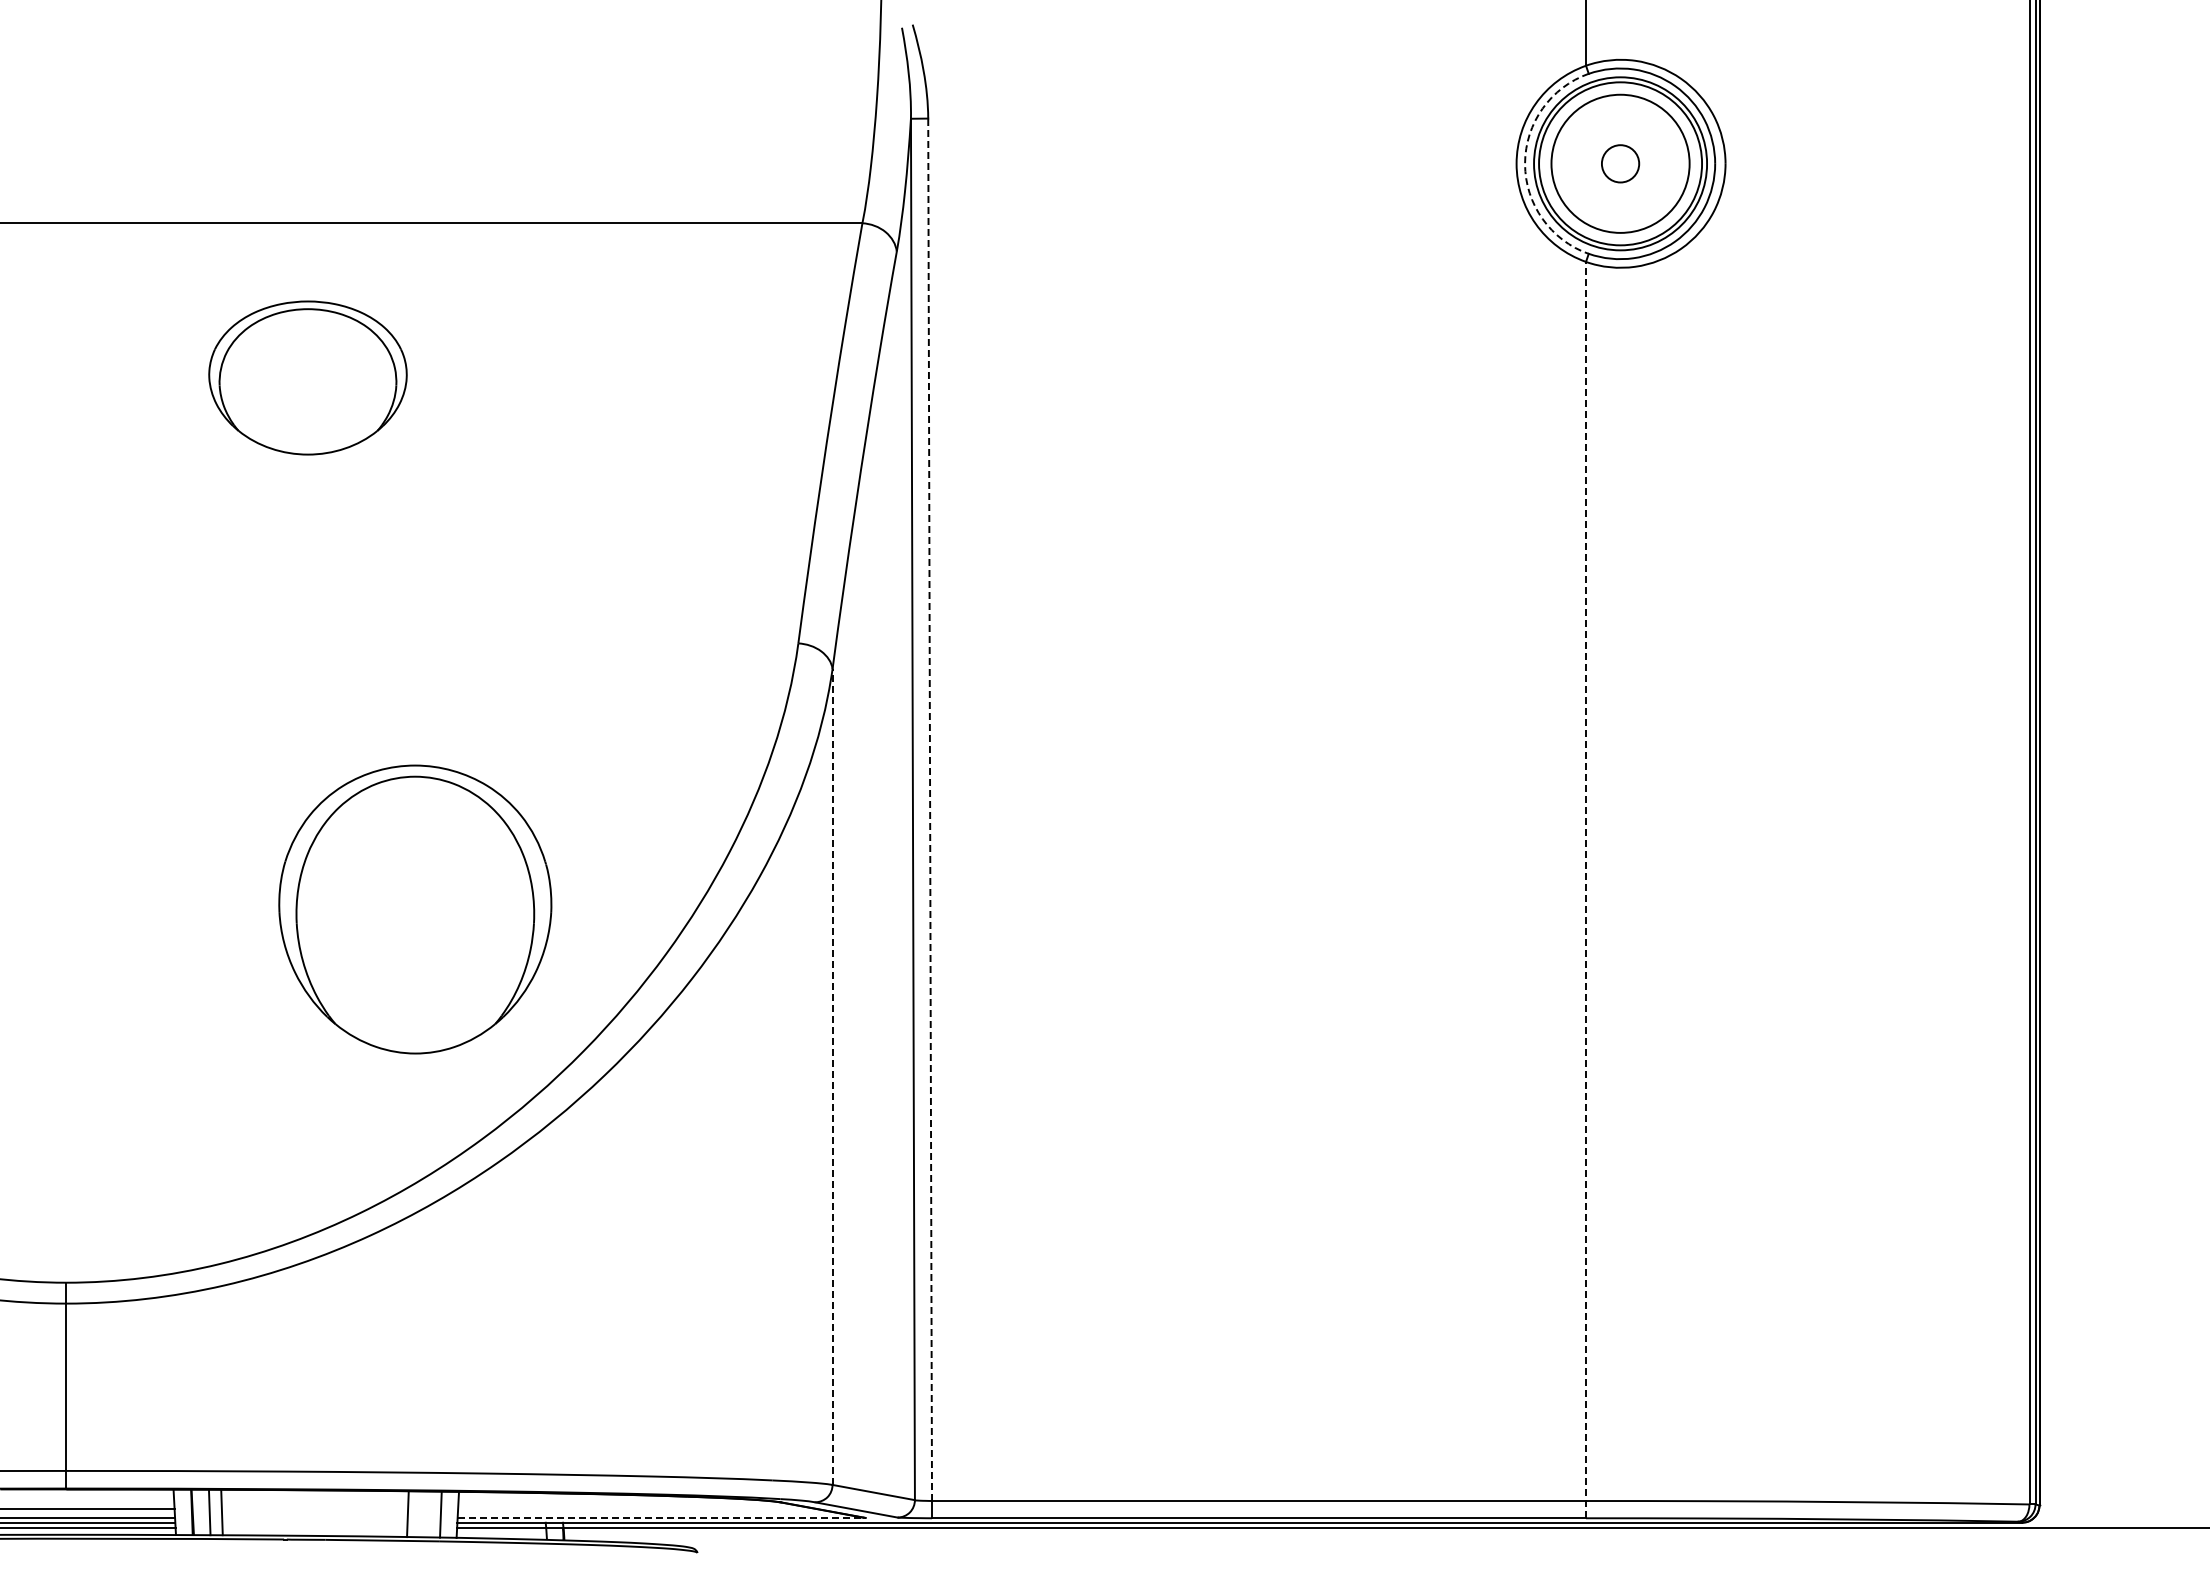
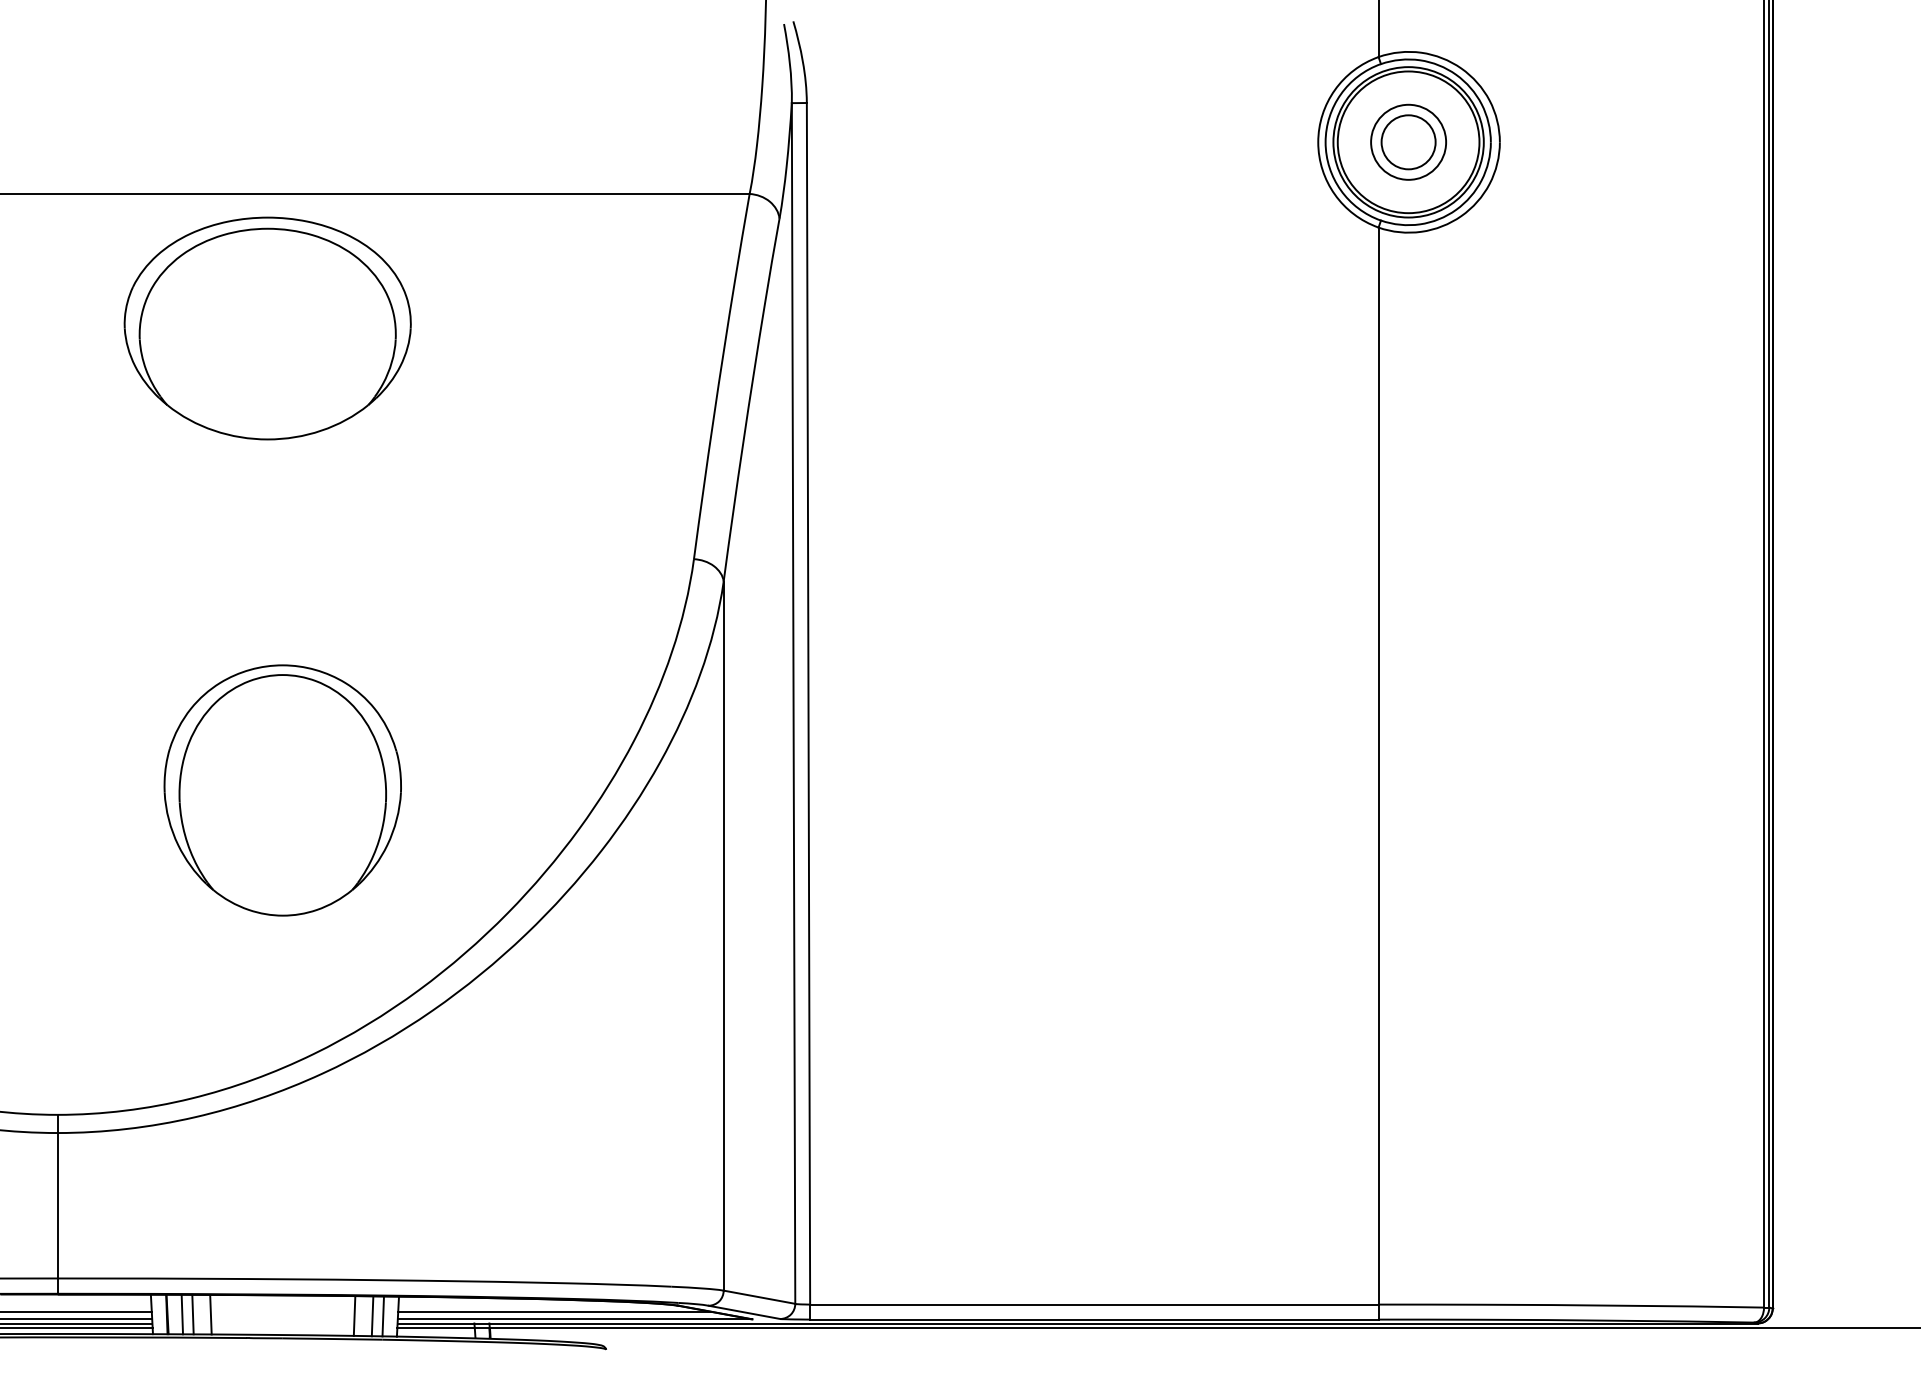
arc: (1525, 163) -> (1325, 142), dashed -> solid
circle: (1620, 163) -> (1408, 142), size x0.62
circle: (1620, 163) -> (1408, 142), size x1.67
part: (307, 377) -> (267, 328), size x1.67
line: (930, 809) -> (808, 703), dashed -> solid
line: (1586, 889) -> (1379, 773), dashed -> solid
part: (415, 909) -> (282, 790), moved
line: (832, 1077) -> (723, 936), dashed -> solid
line: (637, 1509) -> (554, 1311), added
line: (242, 1512) -> (210, 1314), added
line: (428, 1514) -> (372, 1316), added
line: (661, 1517) -> (575, 1318), dashed -> solid

